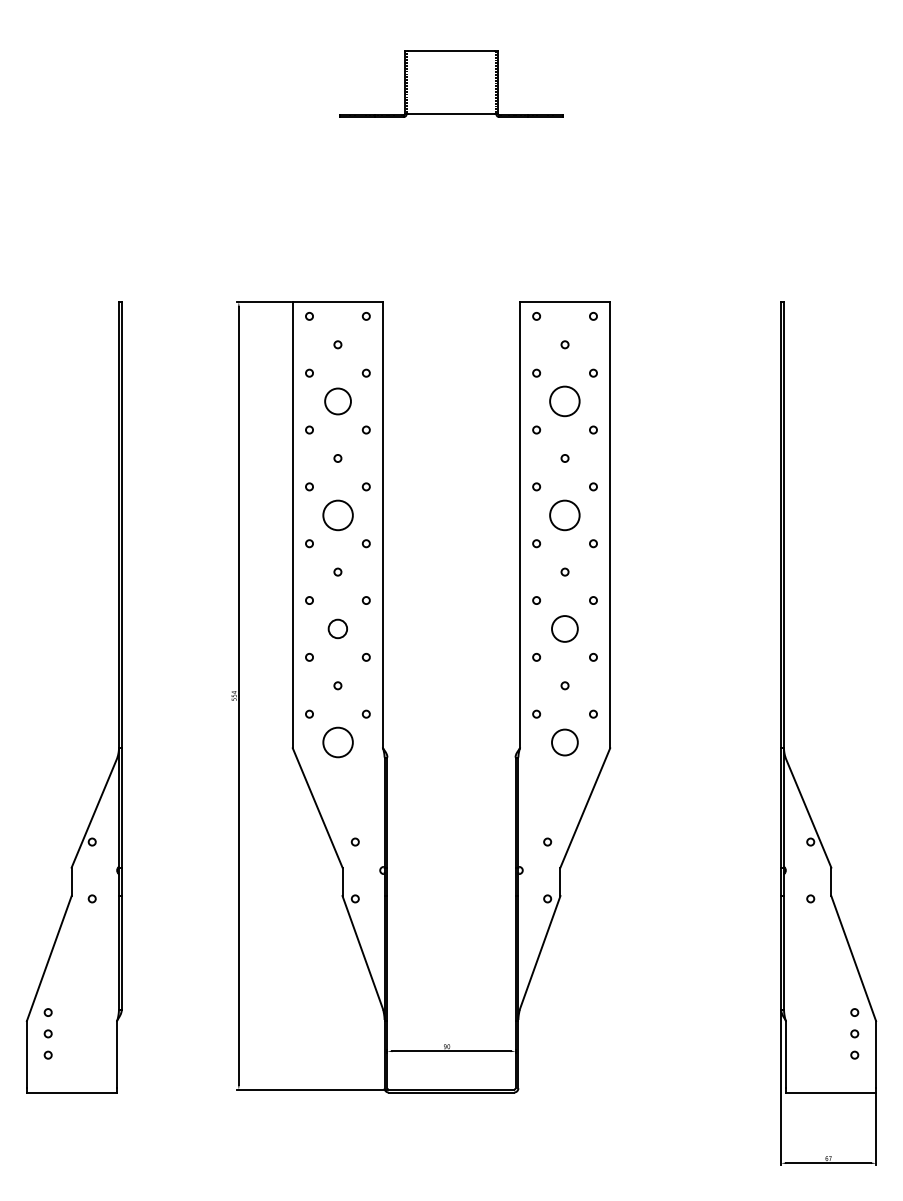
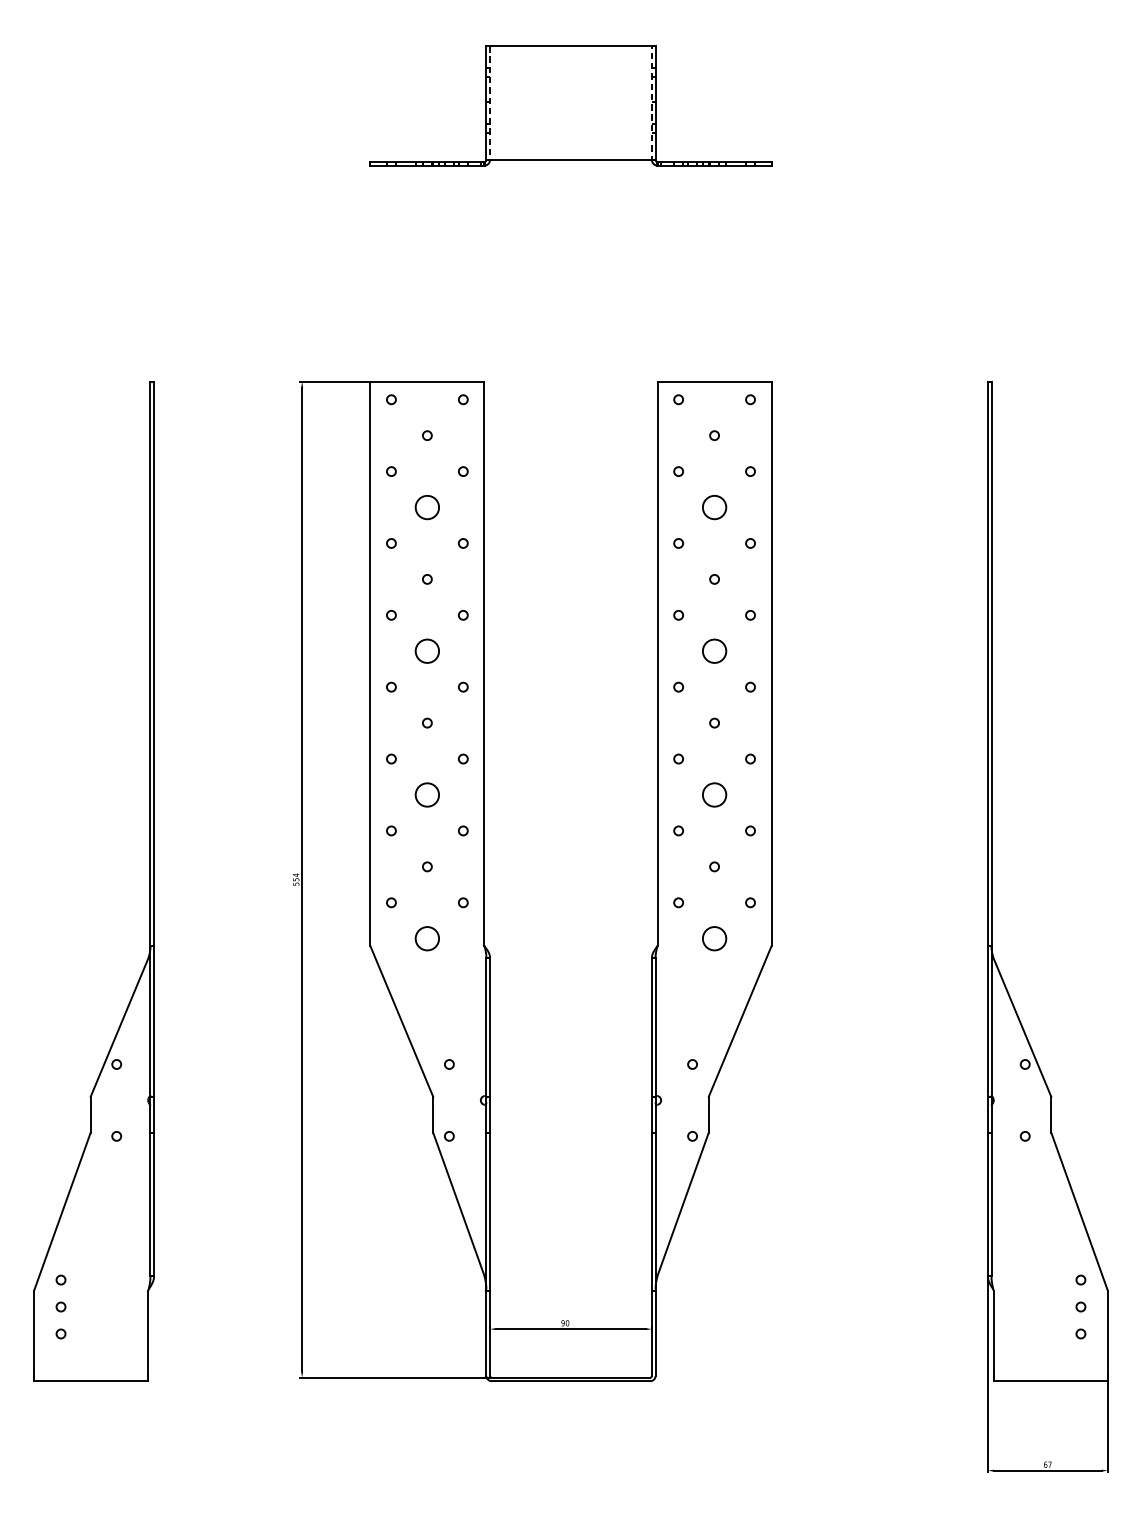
part: (451, 83) -> (570, 105), size x1.43
circle: (337, 401) -> (426, 507), size x0.71
circle: (564, 401) -> (714, 507), size x0.62
circle: (337, 514) -> (426, 650), size x0.62
circle: (564, 514) -> (714, 650), size x0.62
circle: (564, 628) -> (714, 794), size x0.71
circle: (337, 742) -> (426, 938), size x0.62
circle: (564, 742) -> (714, 938), size x0.71

